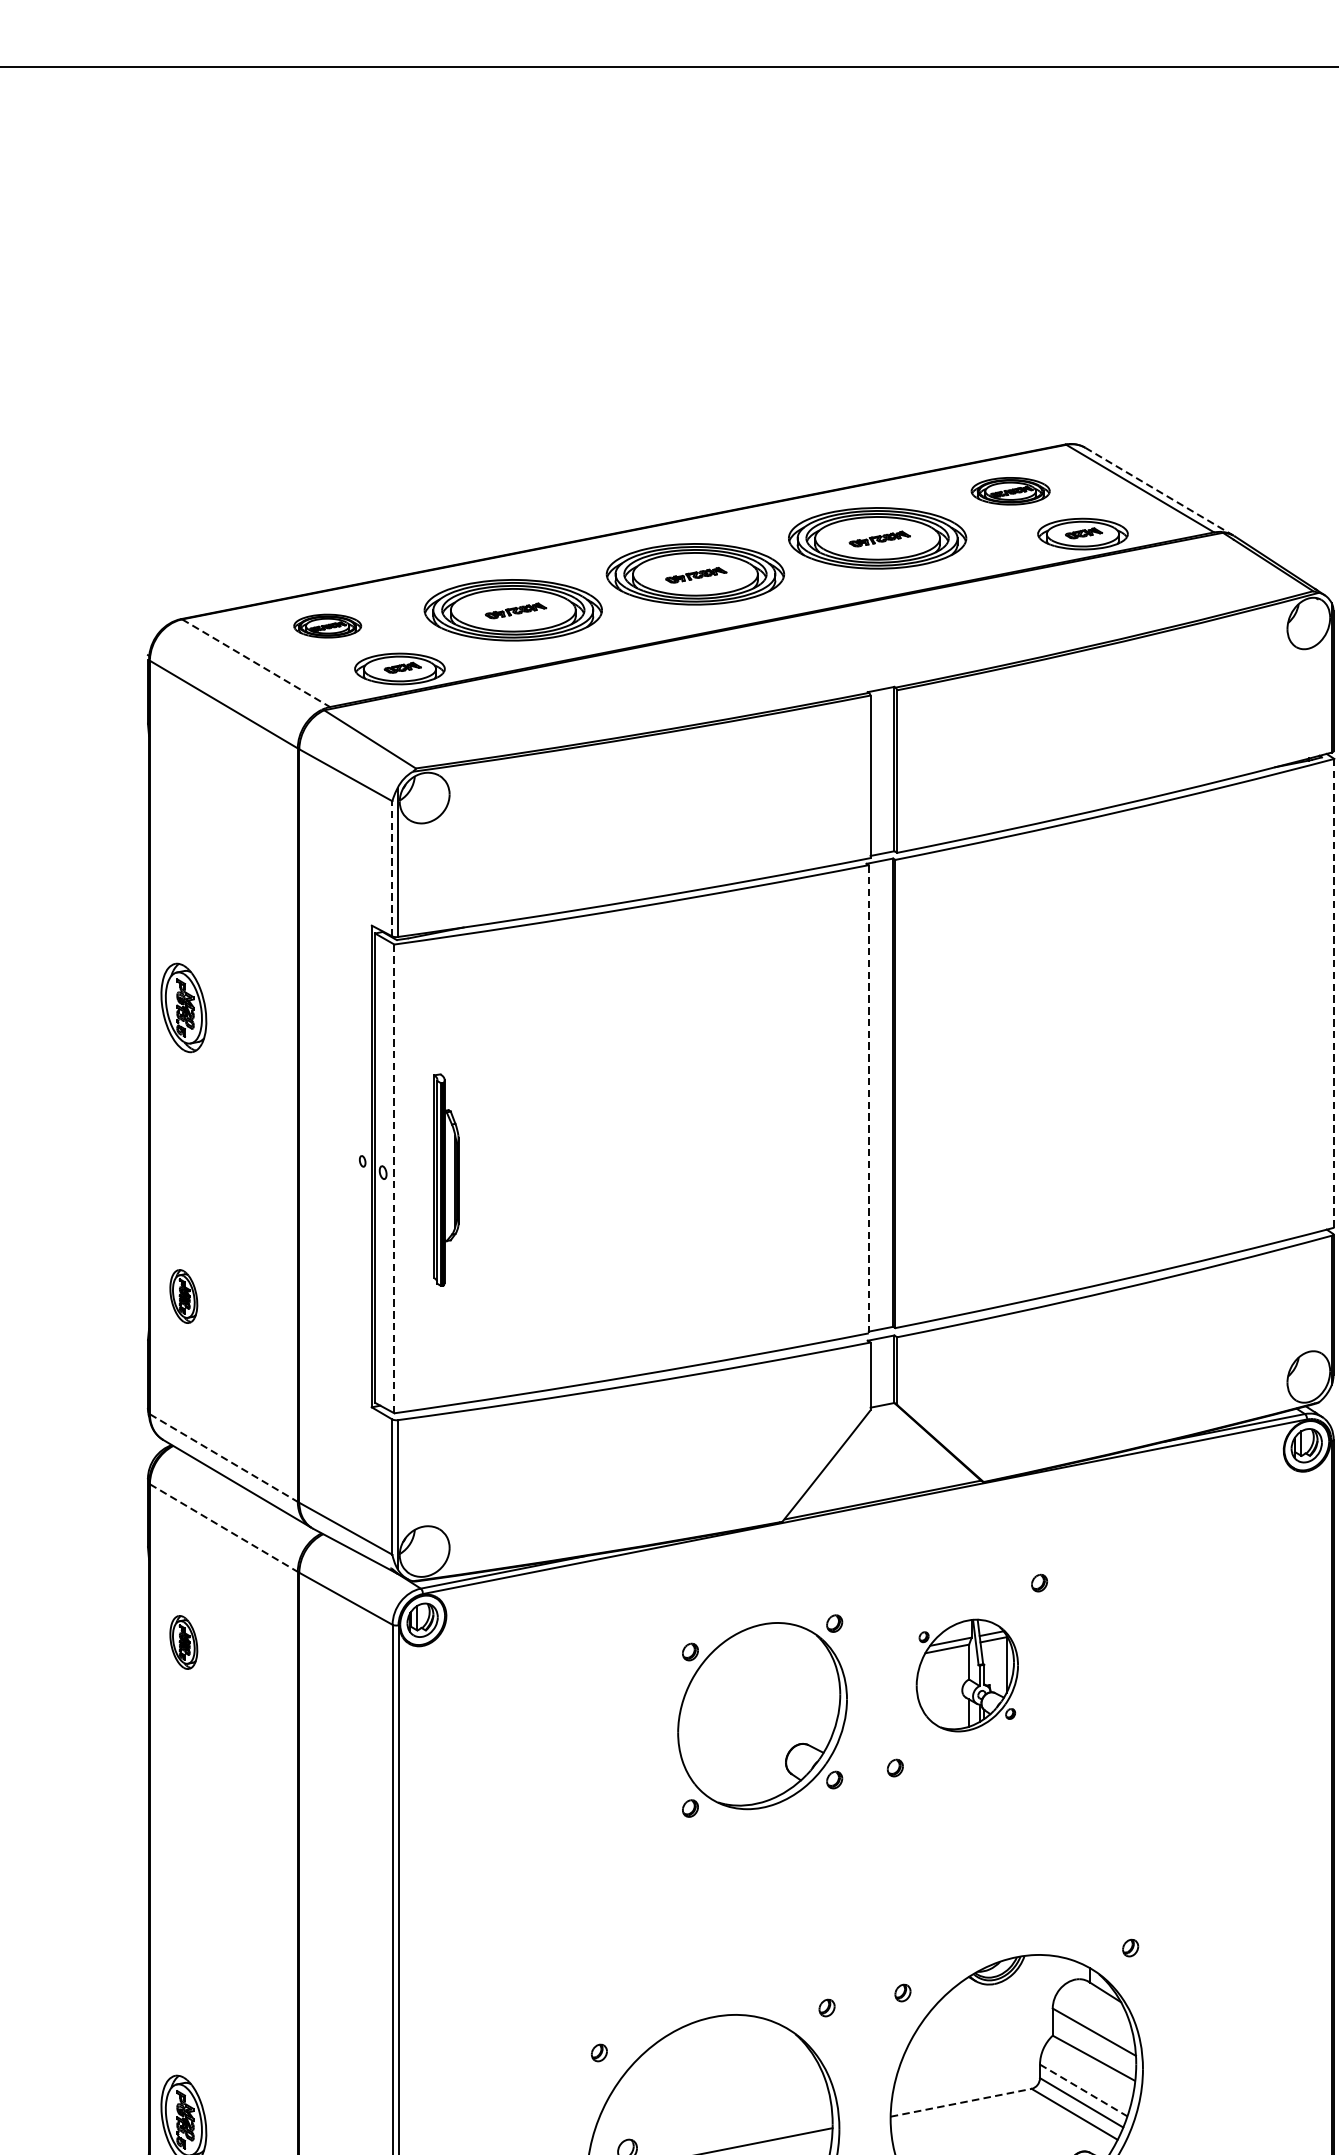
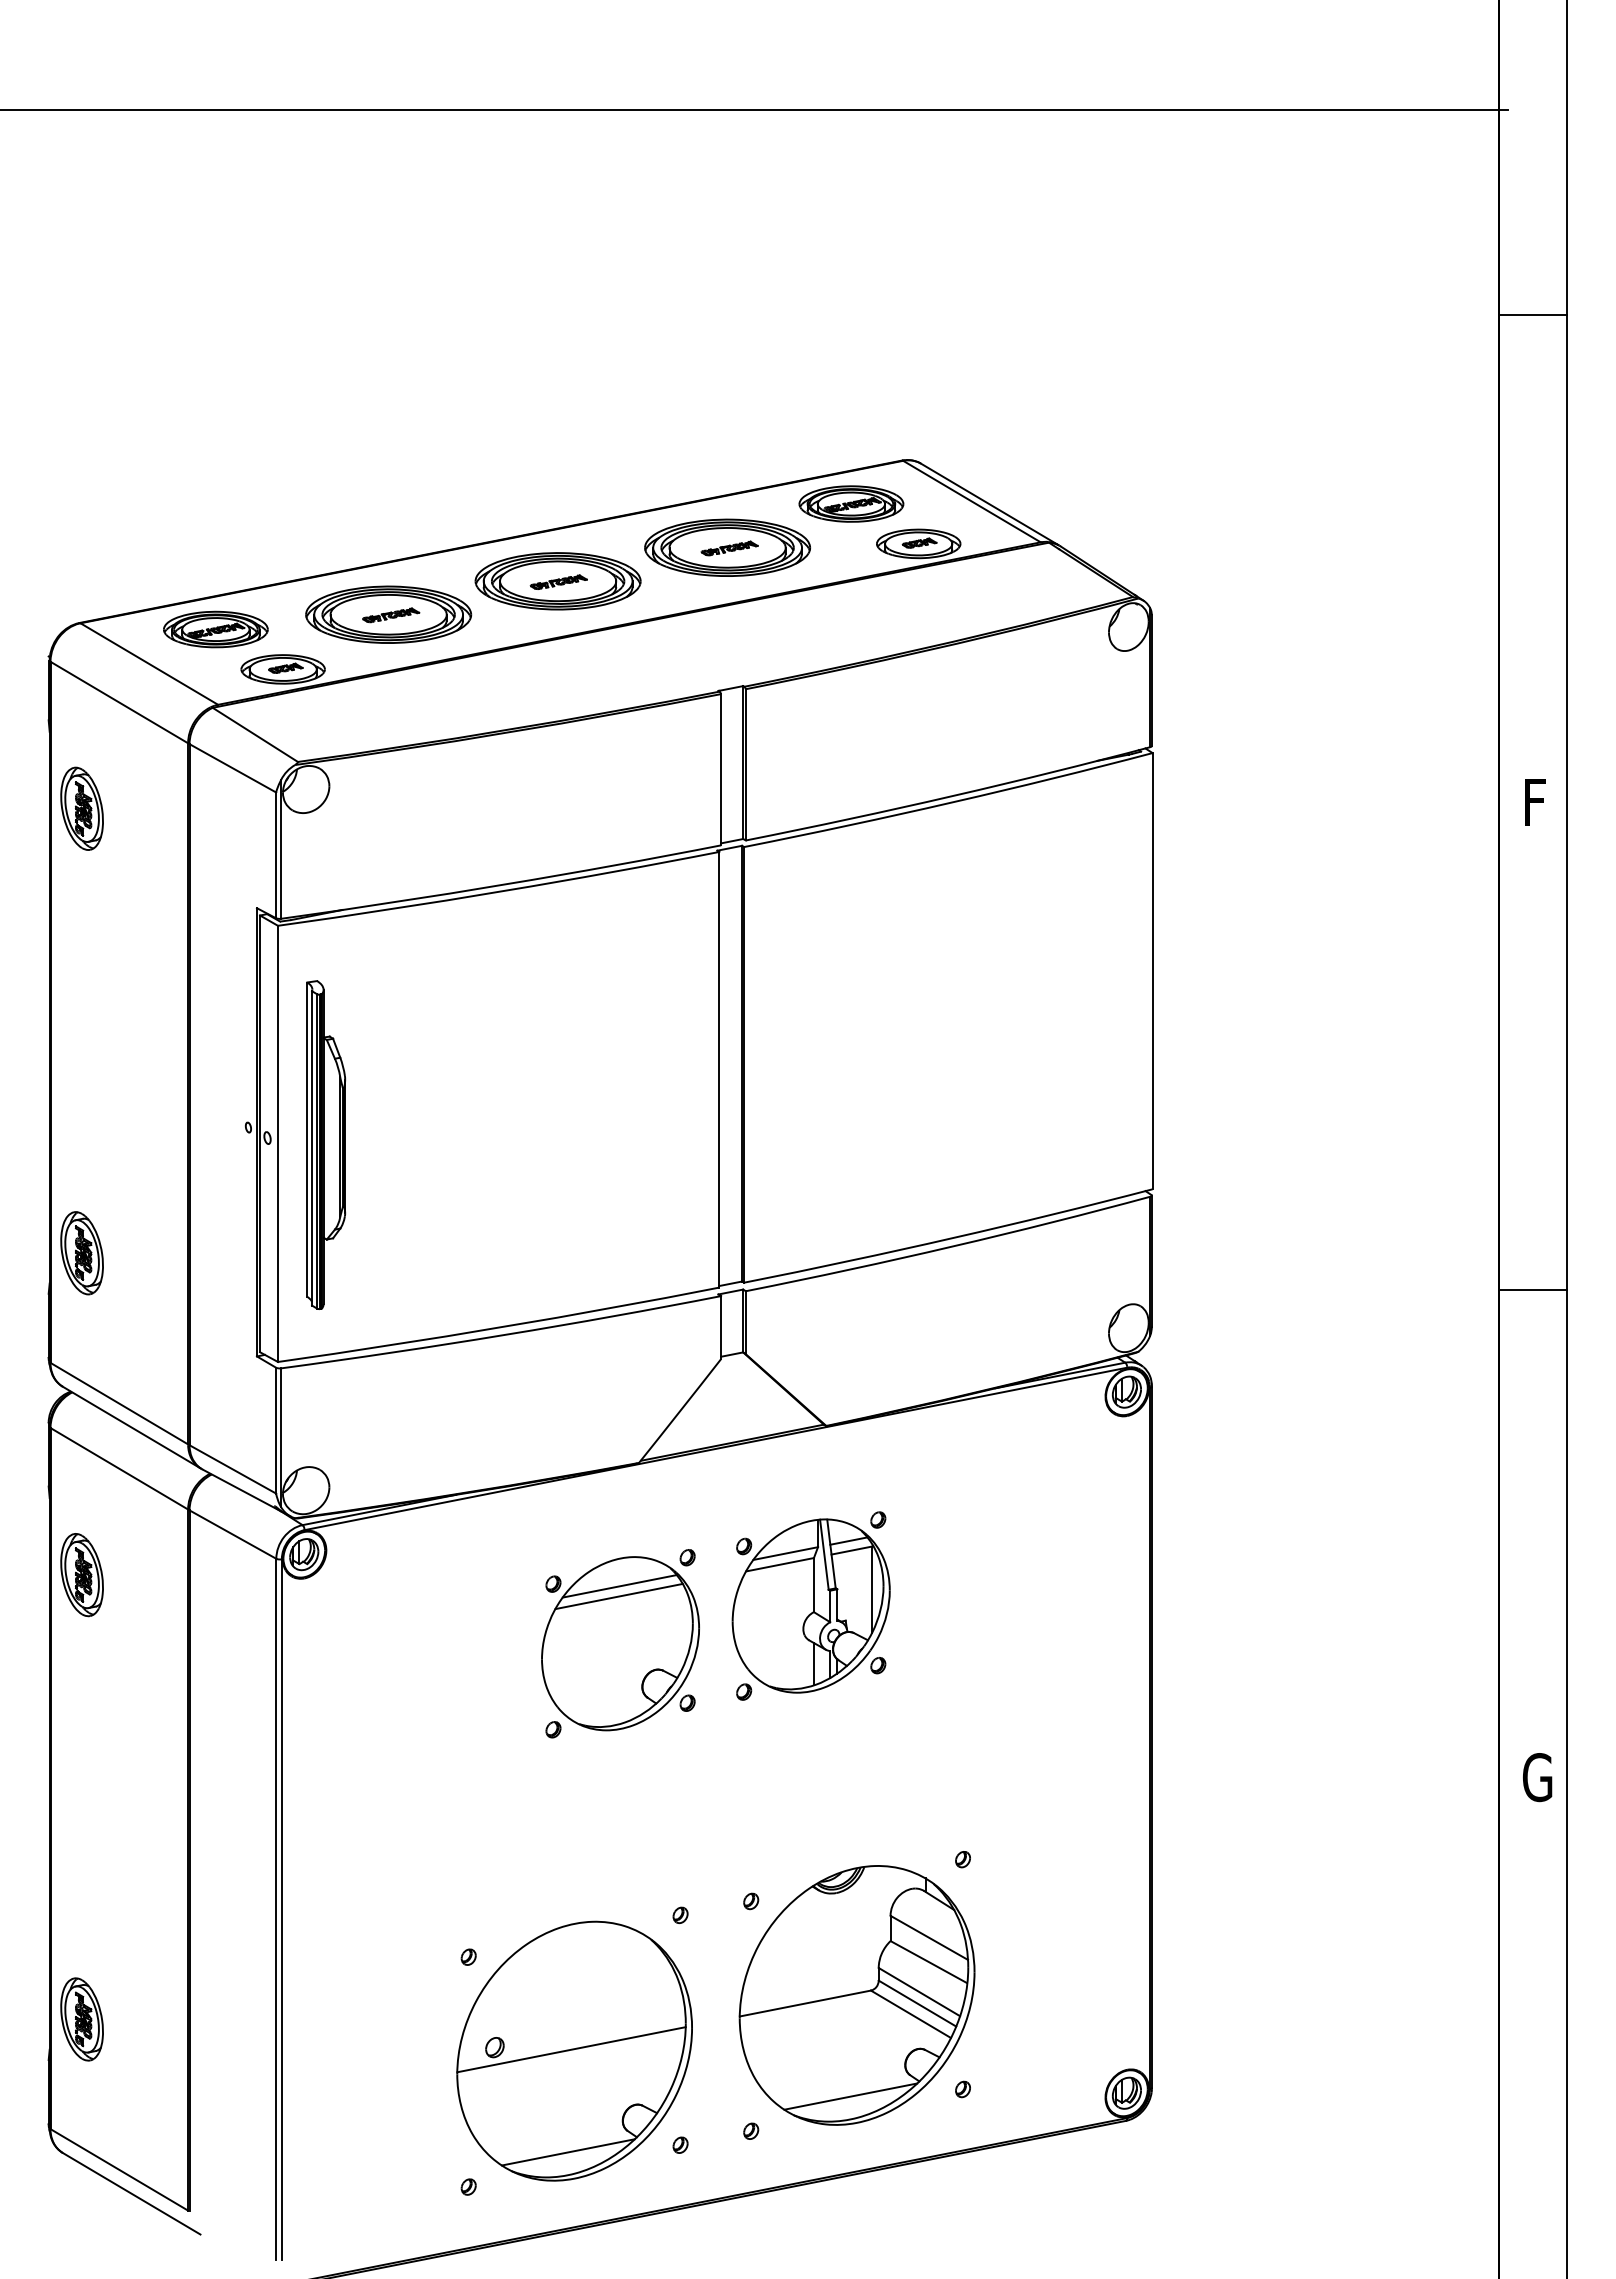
part: (1010, 490) -> (851, 503), size x1.43
line: (1159, 491) -> (989, 504), dashed -> solid
part: (327, 626) -> (215, 629), size x1.67
line: (256, 663) -> (149, 664), dashed -> solid
line: (392, 868) -> (276, 855), dashed -> solid
line: (1334, 993) -> (1152, 971), dashed -> solid
part: (183, 1007) -> (81, 808), moved
line: (868, 1098) -> (719, 1069), dashed -> solid
line: (394, 1179) -> (278, 1144), dashed -> solid
part: (446, 1179) -> (326, 1144), size x1.67
part: (183, 1296) -> (81, 1253), size x1.67
line: (224, 1457) -> (119, 1403), dashed -> solid
line: (224, 1527) -> (119, 1468), dashed -> solid
part: (183, 1642) -> (81, 1575), size x1.67
line: (761, 1654) -> (619, 1586), added
line: (760, 1665) -> (618, 1596), added
part: (966, 1675) -> (810, 1605), size x1.67
line: (1083, 2090) -> (919, 1992), dashed -> solid
line: (961, 2102) -> (805, 2003), dashed -> solid

